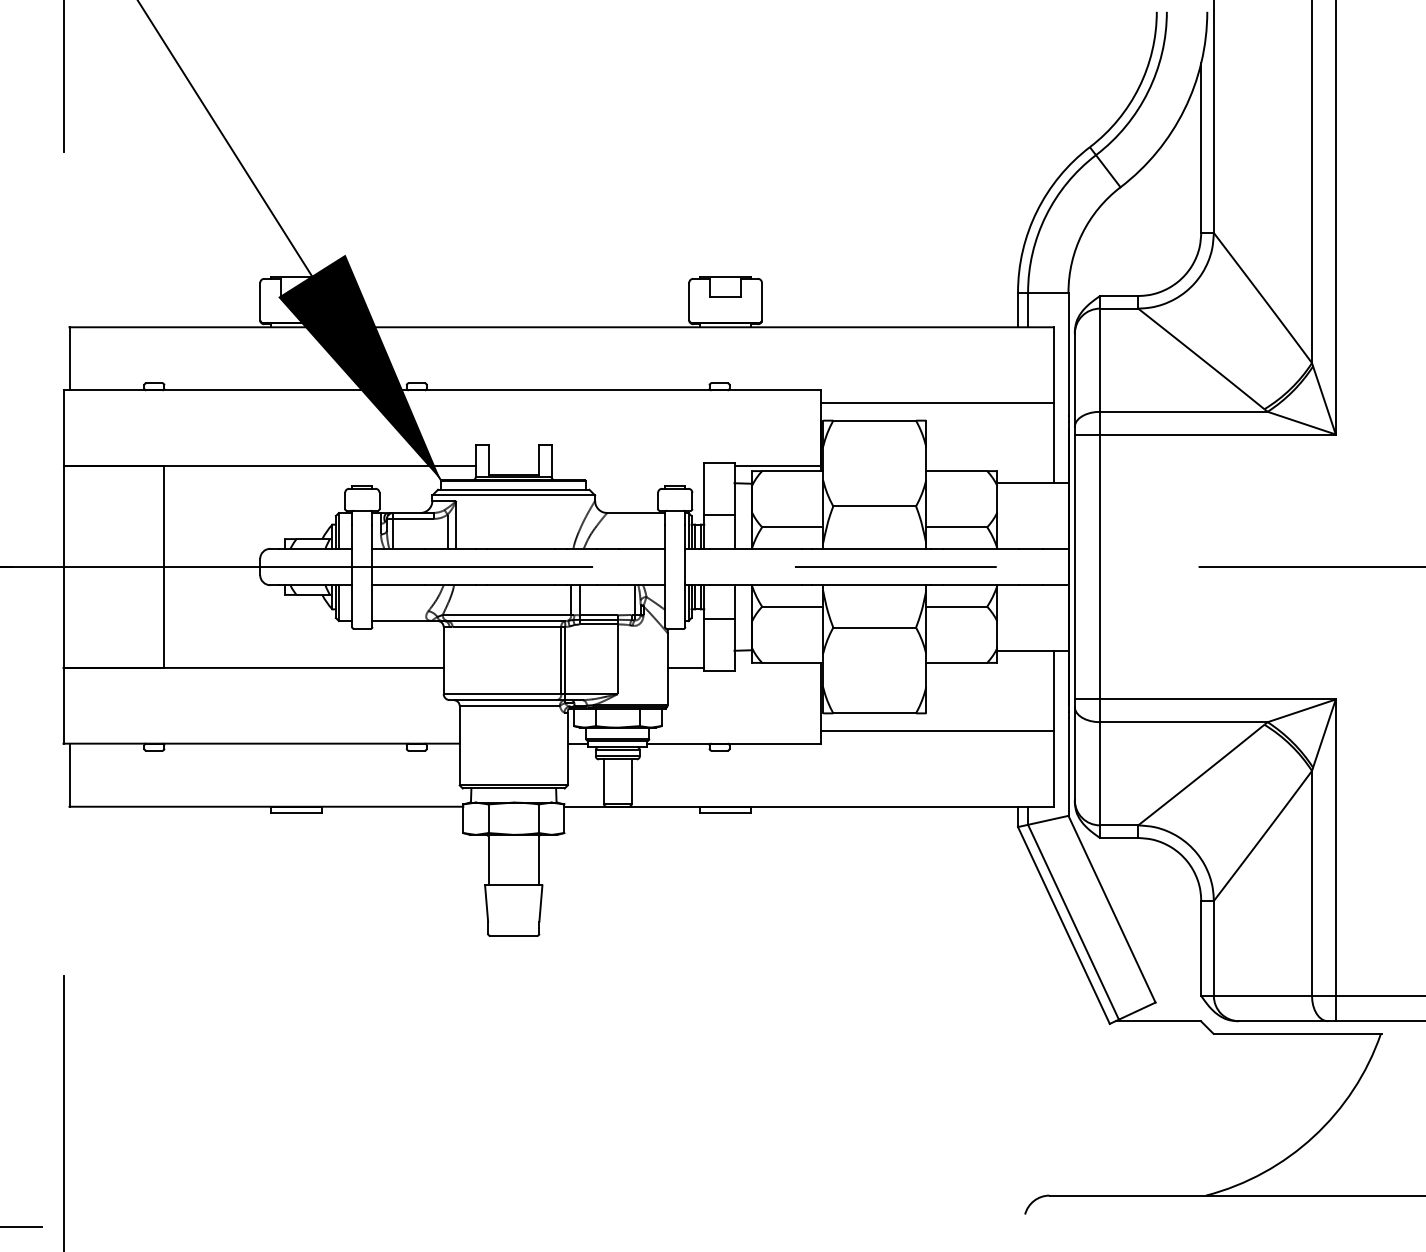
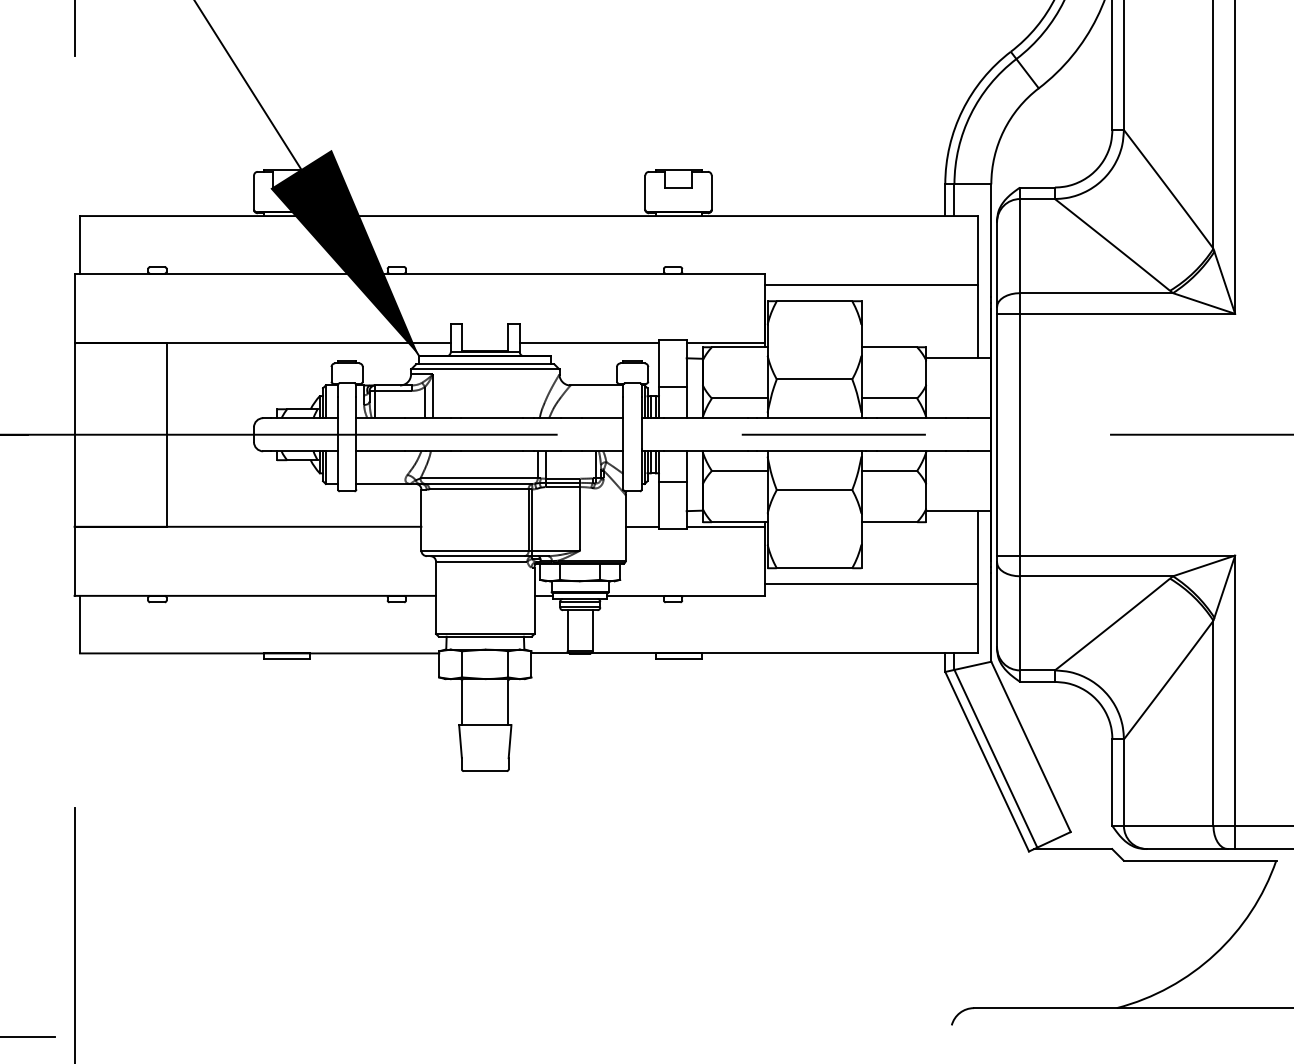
line: (627, 466) -> (589, 343), added
line: (777, 667) -> (725, 526), added

